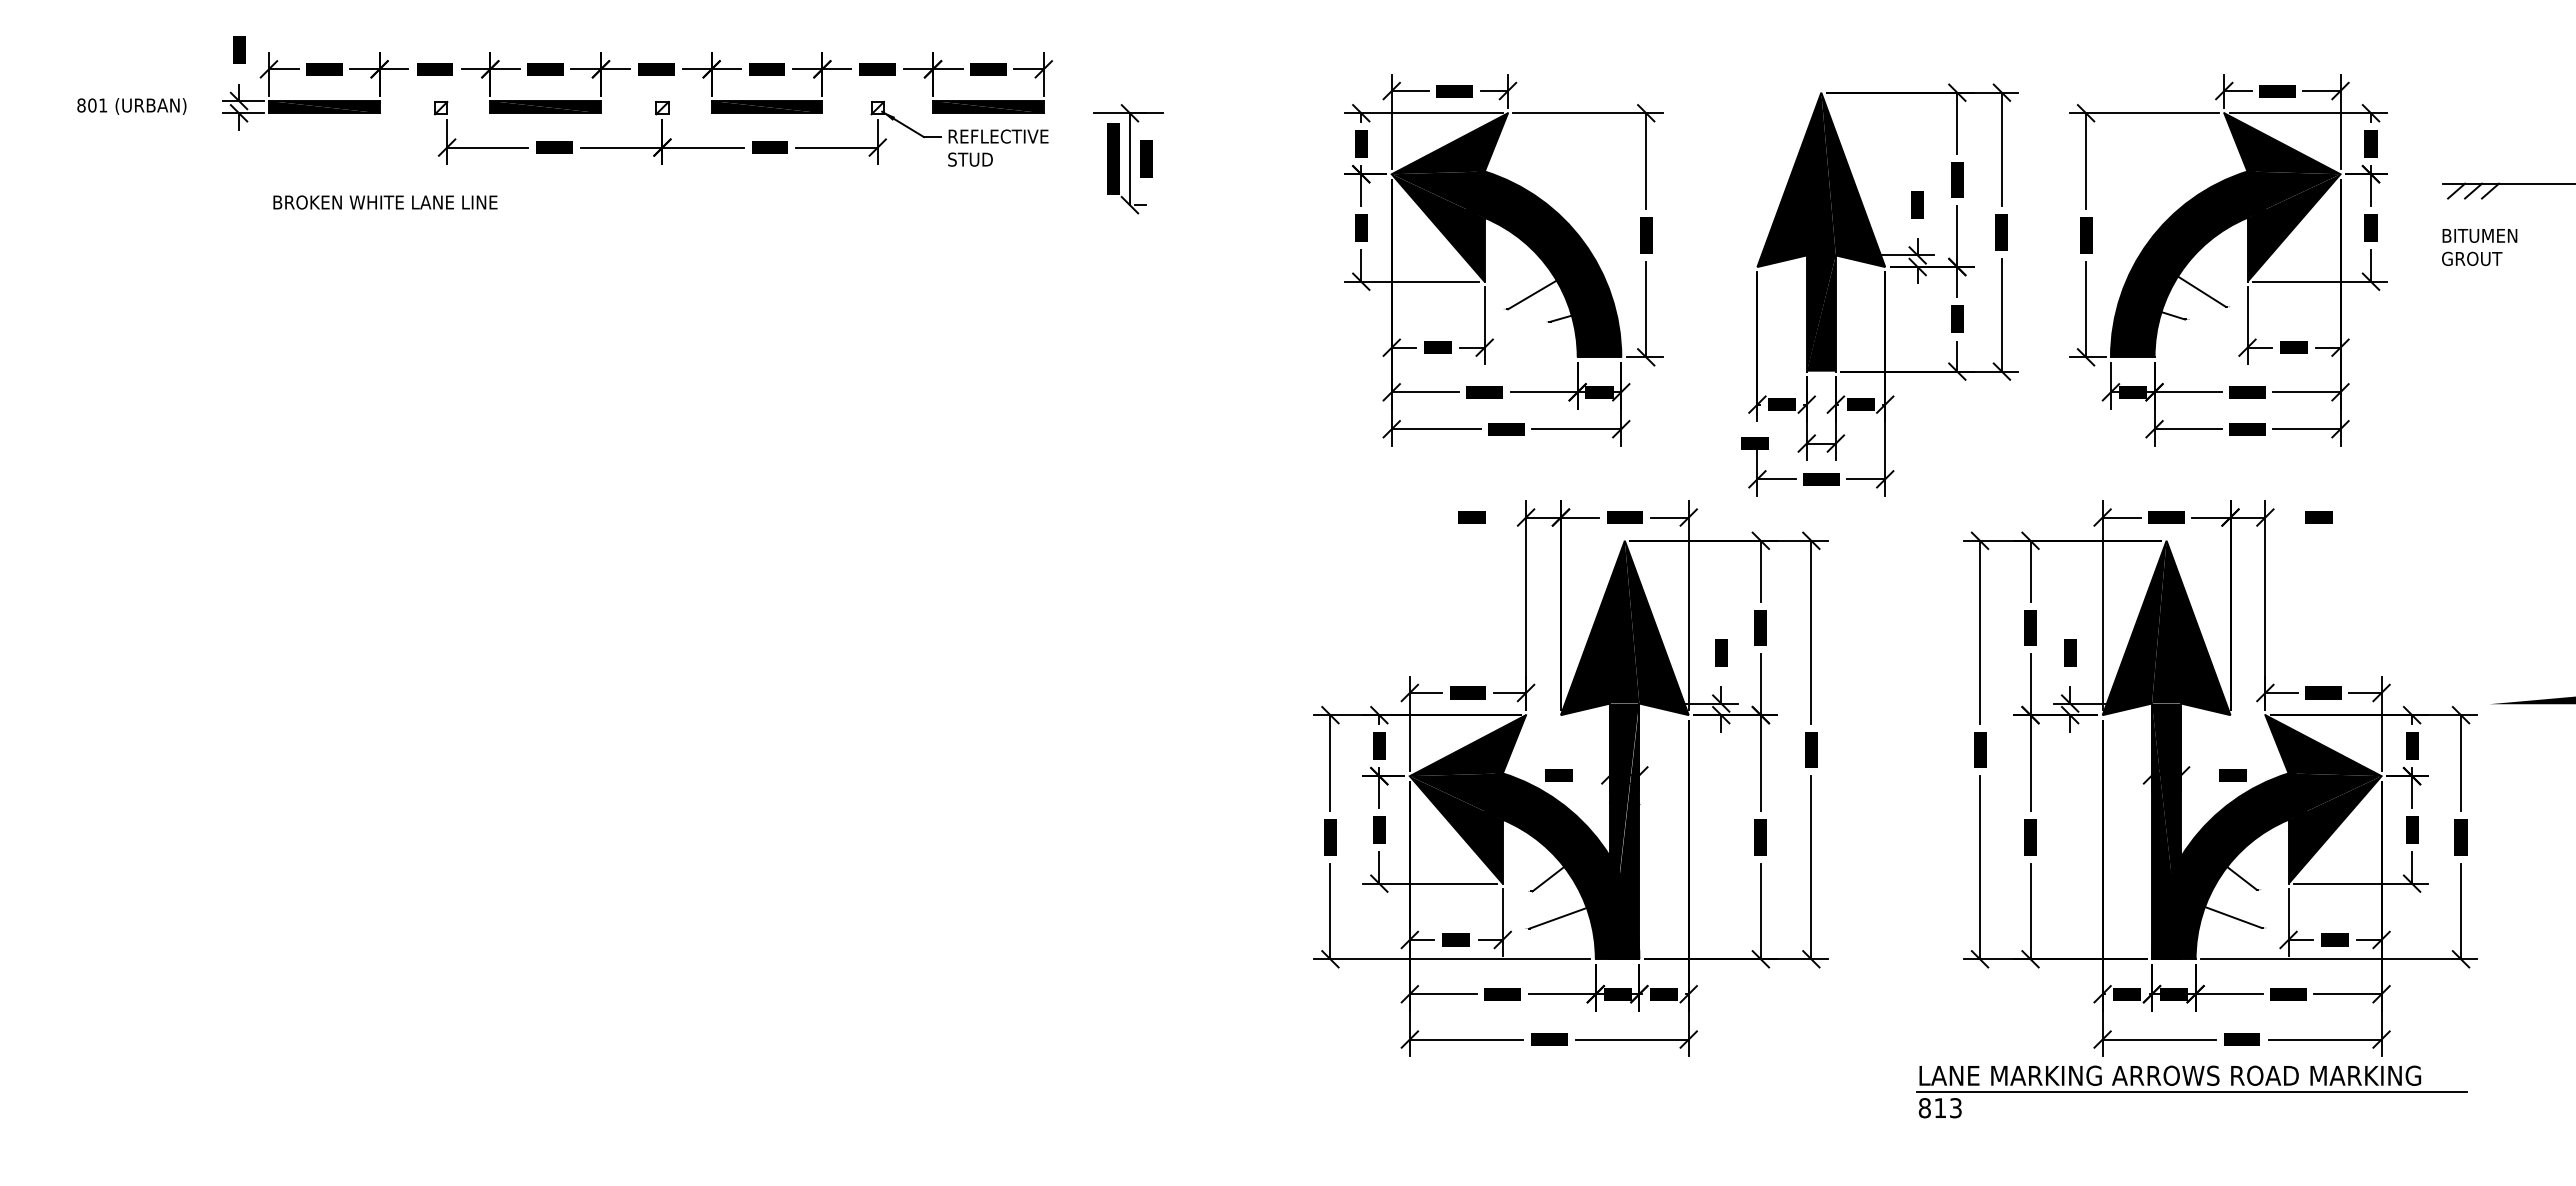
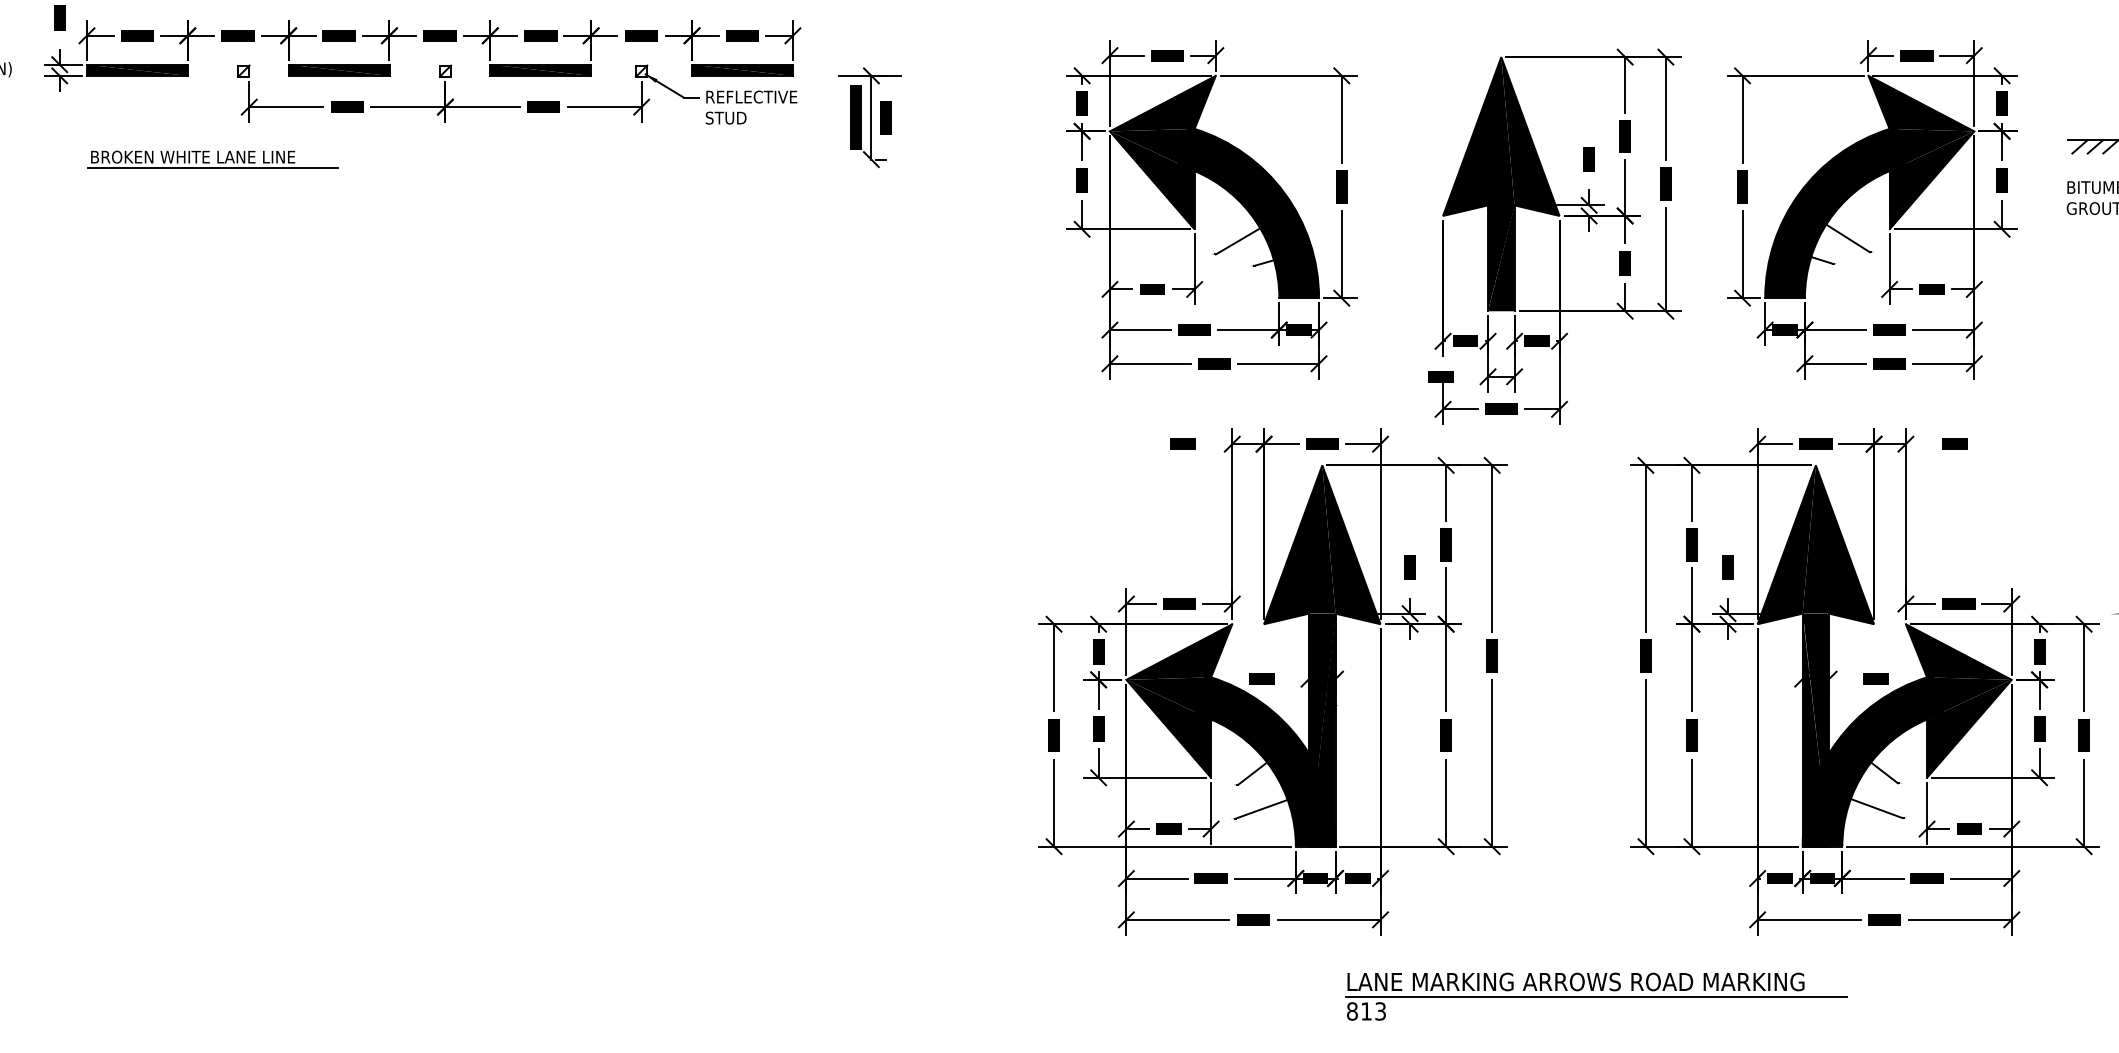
line: (407, 214) -> (213, 168), added
part: (2191, 1091) -> (1595, 996), moved

